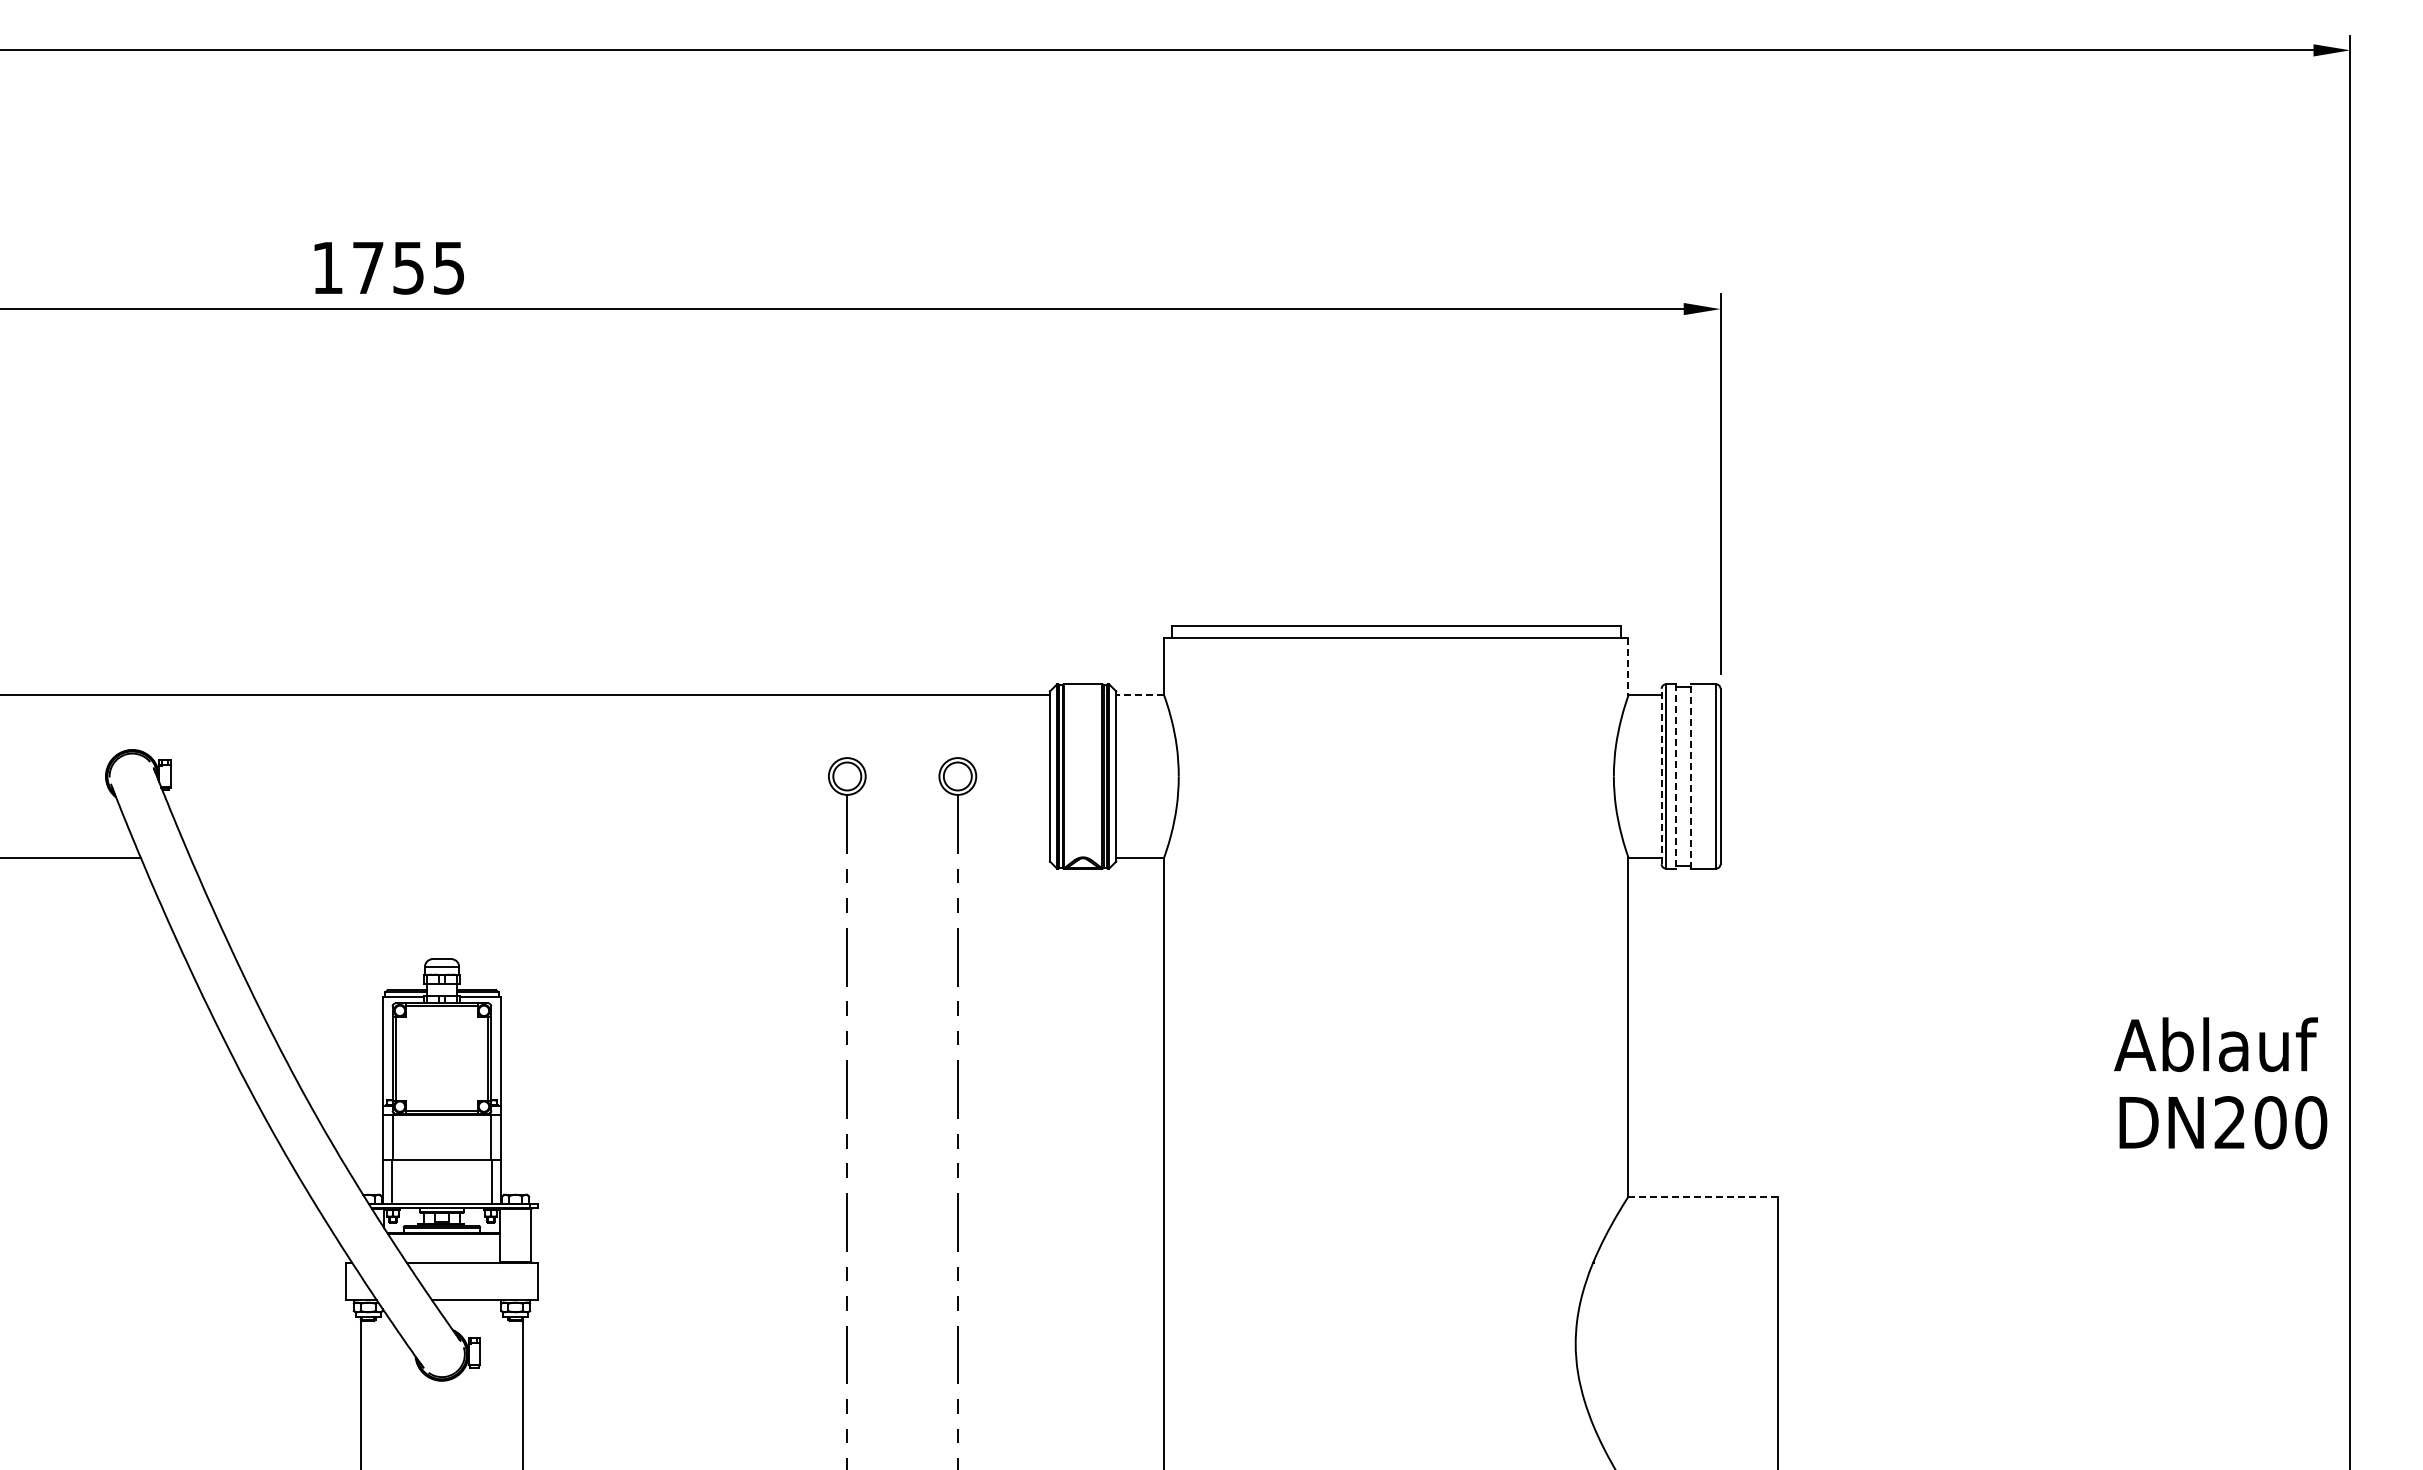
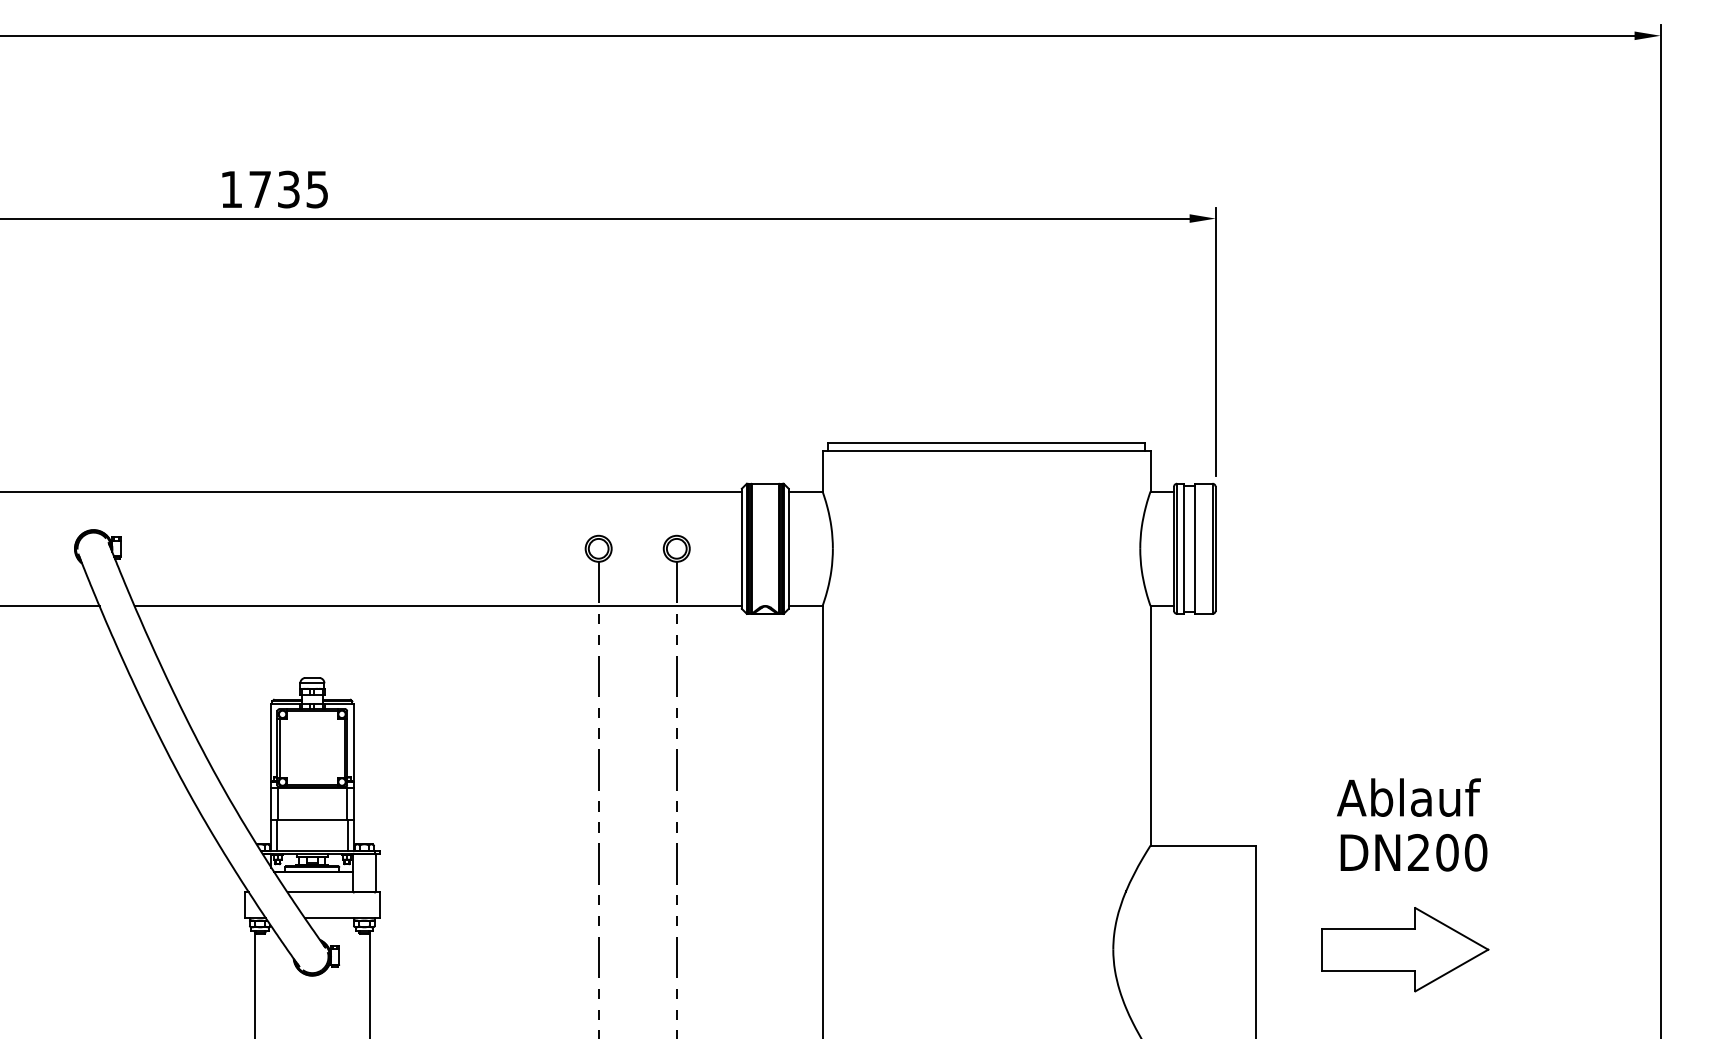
text: (408, 267) -> (288, 189), 1755 -> 1735
line: (1628, 666) -> (1150, 471), dashed -> solid
line: (1140, 695) -> (805, 491), dashed -> solid
line: (1661, 776) -> (1173, 548), dashed -> solid
line: (1676, 776) -> (1184, 548), dashed -> solid
line: (1691, 776) -> (1195, 548), dashed -> solid
line: (619, 857) -> (437, 606), added
text: (2220, 1083) -> (1412, 825), moved
line: (1703, 1196) -> (1203, 845), dashed -> solid
part: (1988, 1343) -> (1404, 949), added

